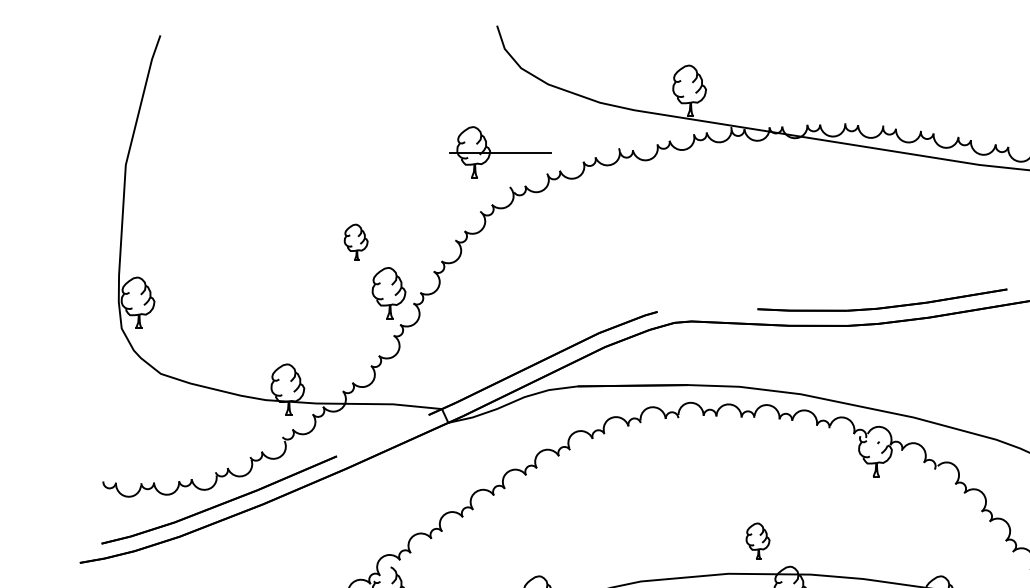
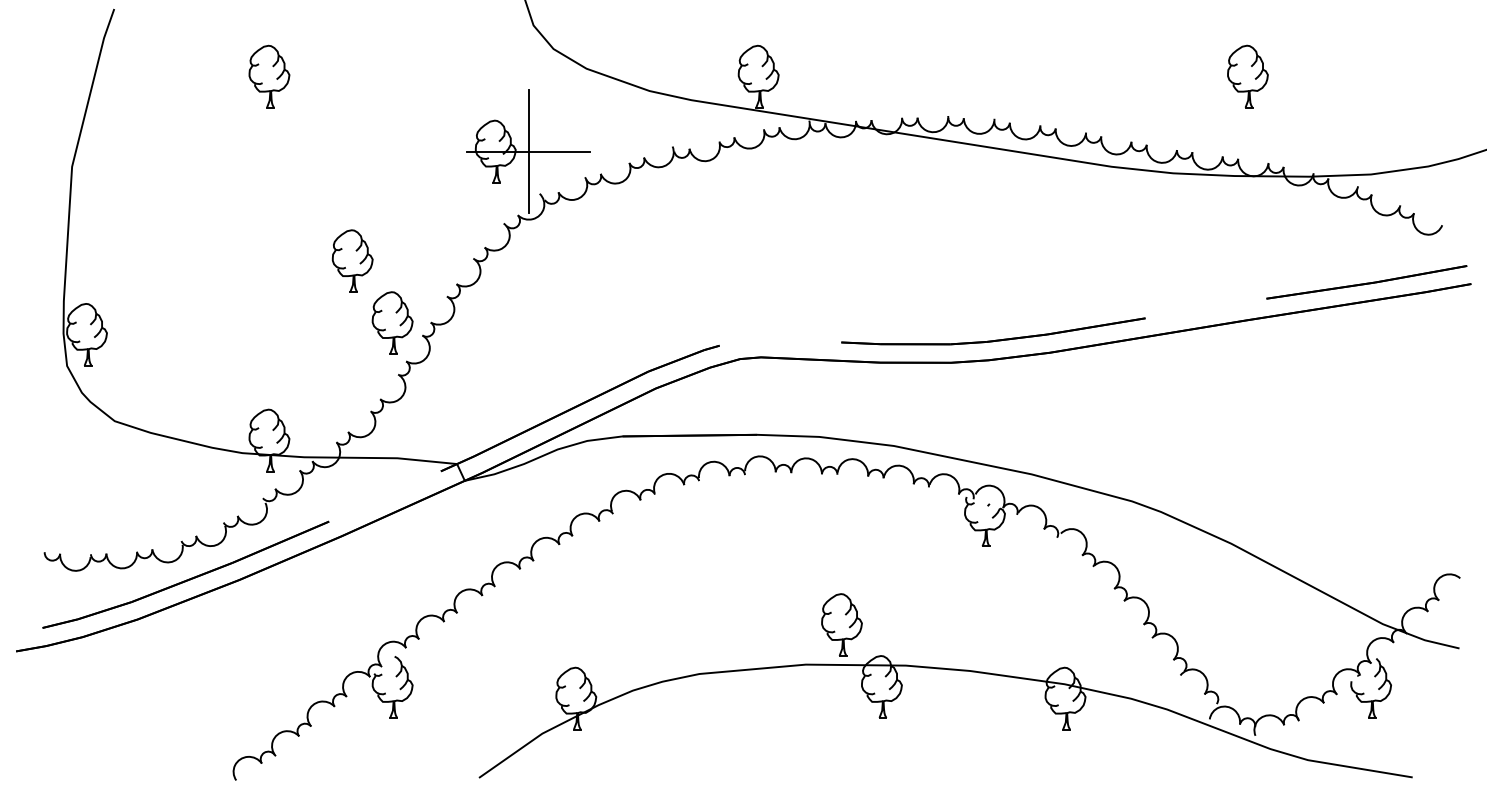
part: (287, 90) -> (269, 76), added
line: (500, 152) -> (528, 151), added
part: (356, 241) -> (352, 260), size x1.43
part: (757, 540) -> (841, 624), size x1.43

